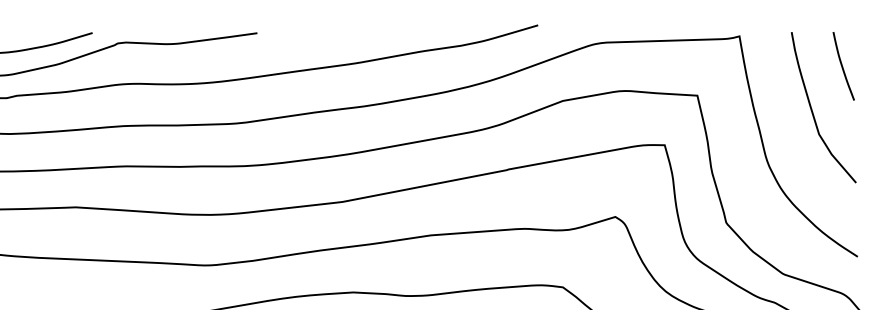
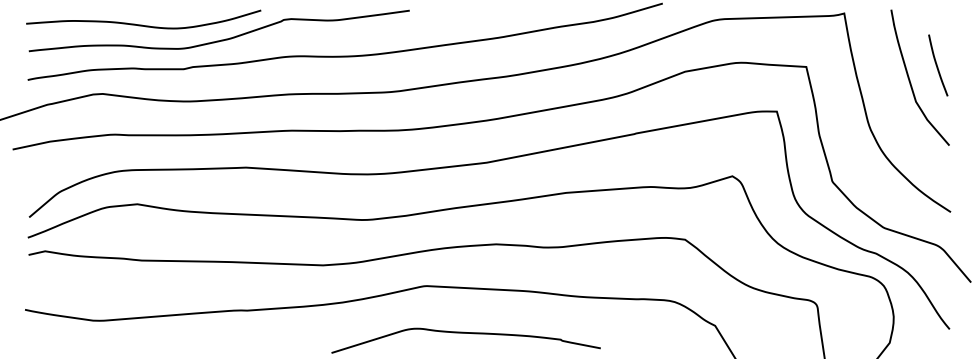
curve: (842, 66) -> (937, 65), moved

